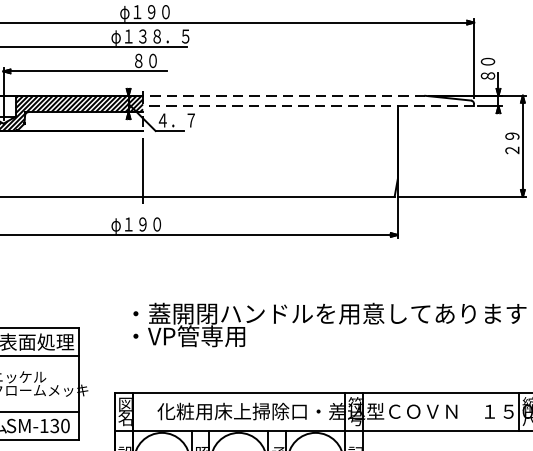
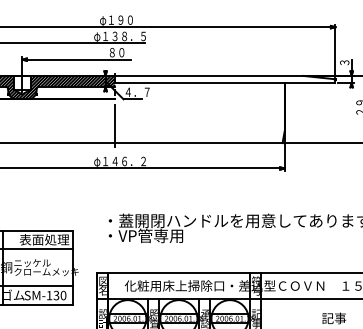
text: (487, 68) -> (344, 57), ８０ -> ３
line: (284, 95) -> (209, 75), dashed -> solid
line: (307, 105) -> (224, 82), dashed -> solid
text: (164, 224) -> (129, 161), φ１９０ -> φ１４６．２

